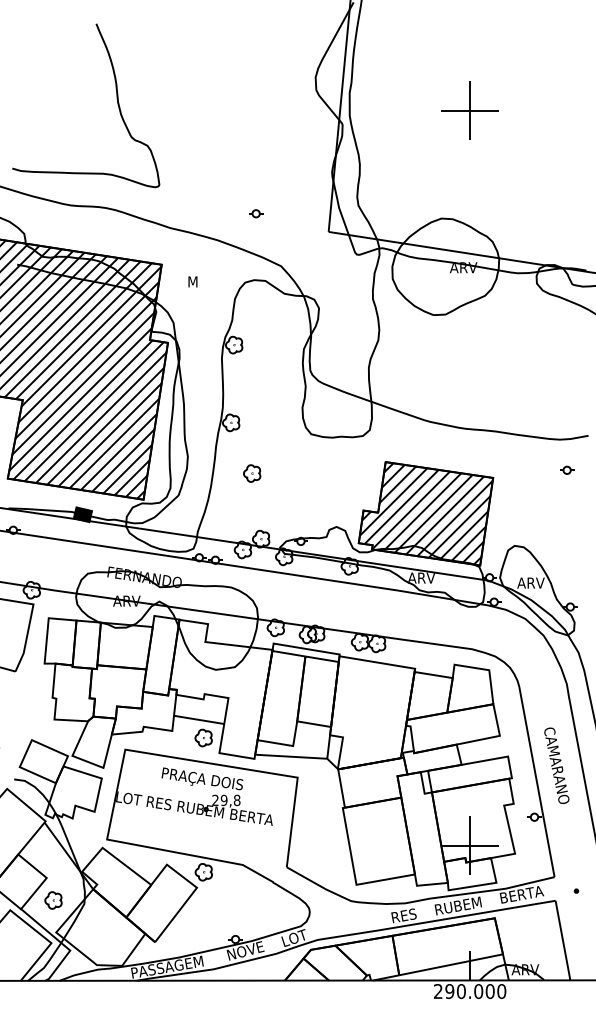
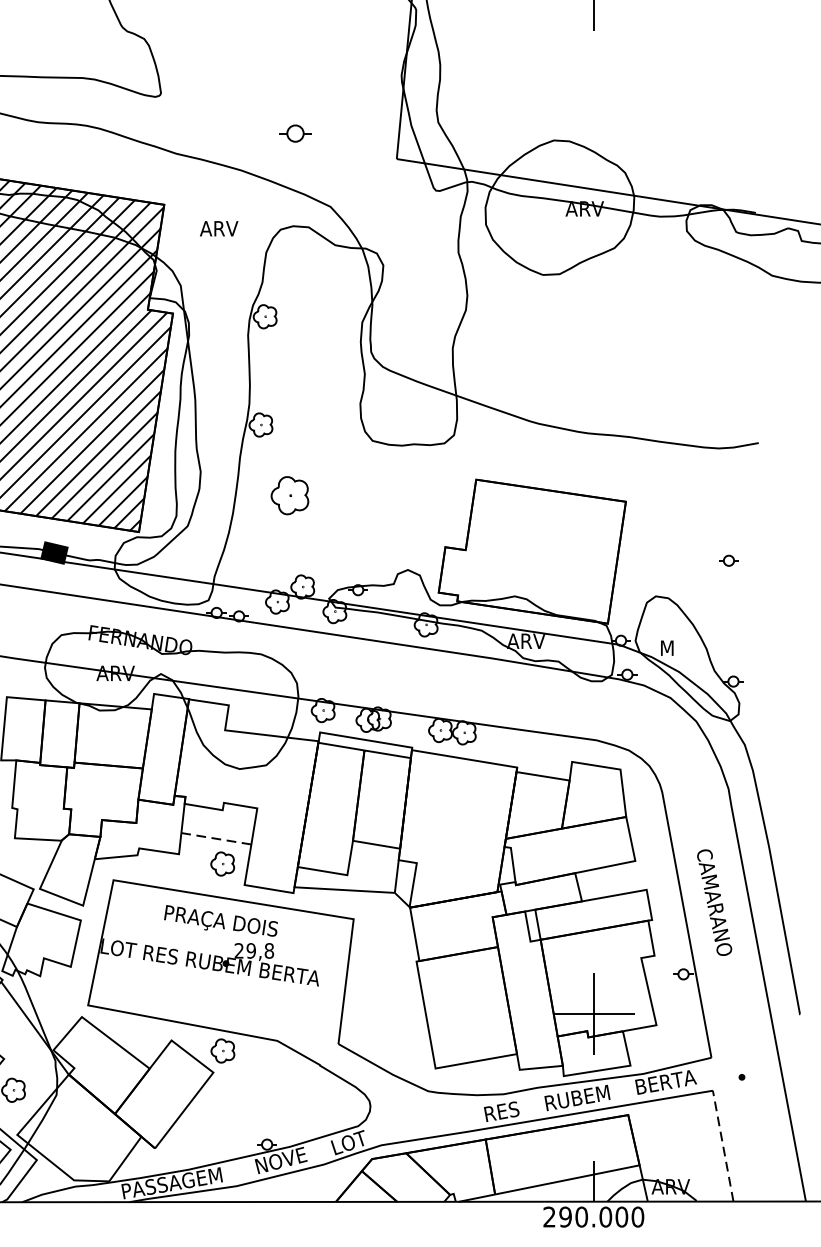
part: (256, 213) -> (296, 133), size x1.6
text: (200, 281) -> (218, 228), M -> ARV
part: (567, 469) -> (729, 559), moved
part: (252, 473) -> (290, 495), size x1.6
hatch: (425, 513) -> (531, 551), removed
text: (530, 582) -> (677, 647), ARV -> M
line: (198, 719) -> (215, 838), solid -> dashed
line: (562, 940) -> (722, 1146), solid -> dashed

